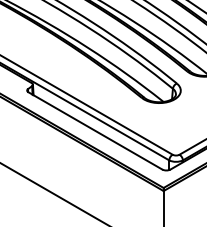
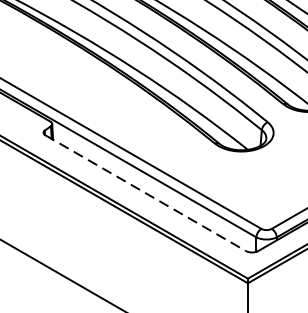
line: (95, 131) -> (145, 194), solid -> dashed

